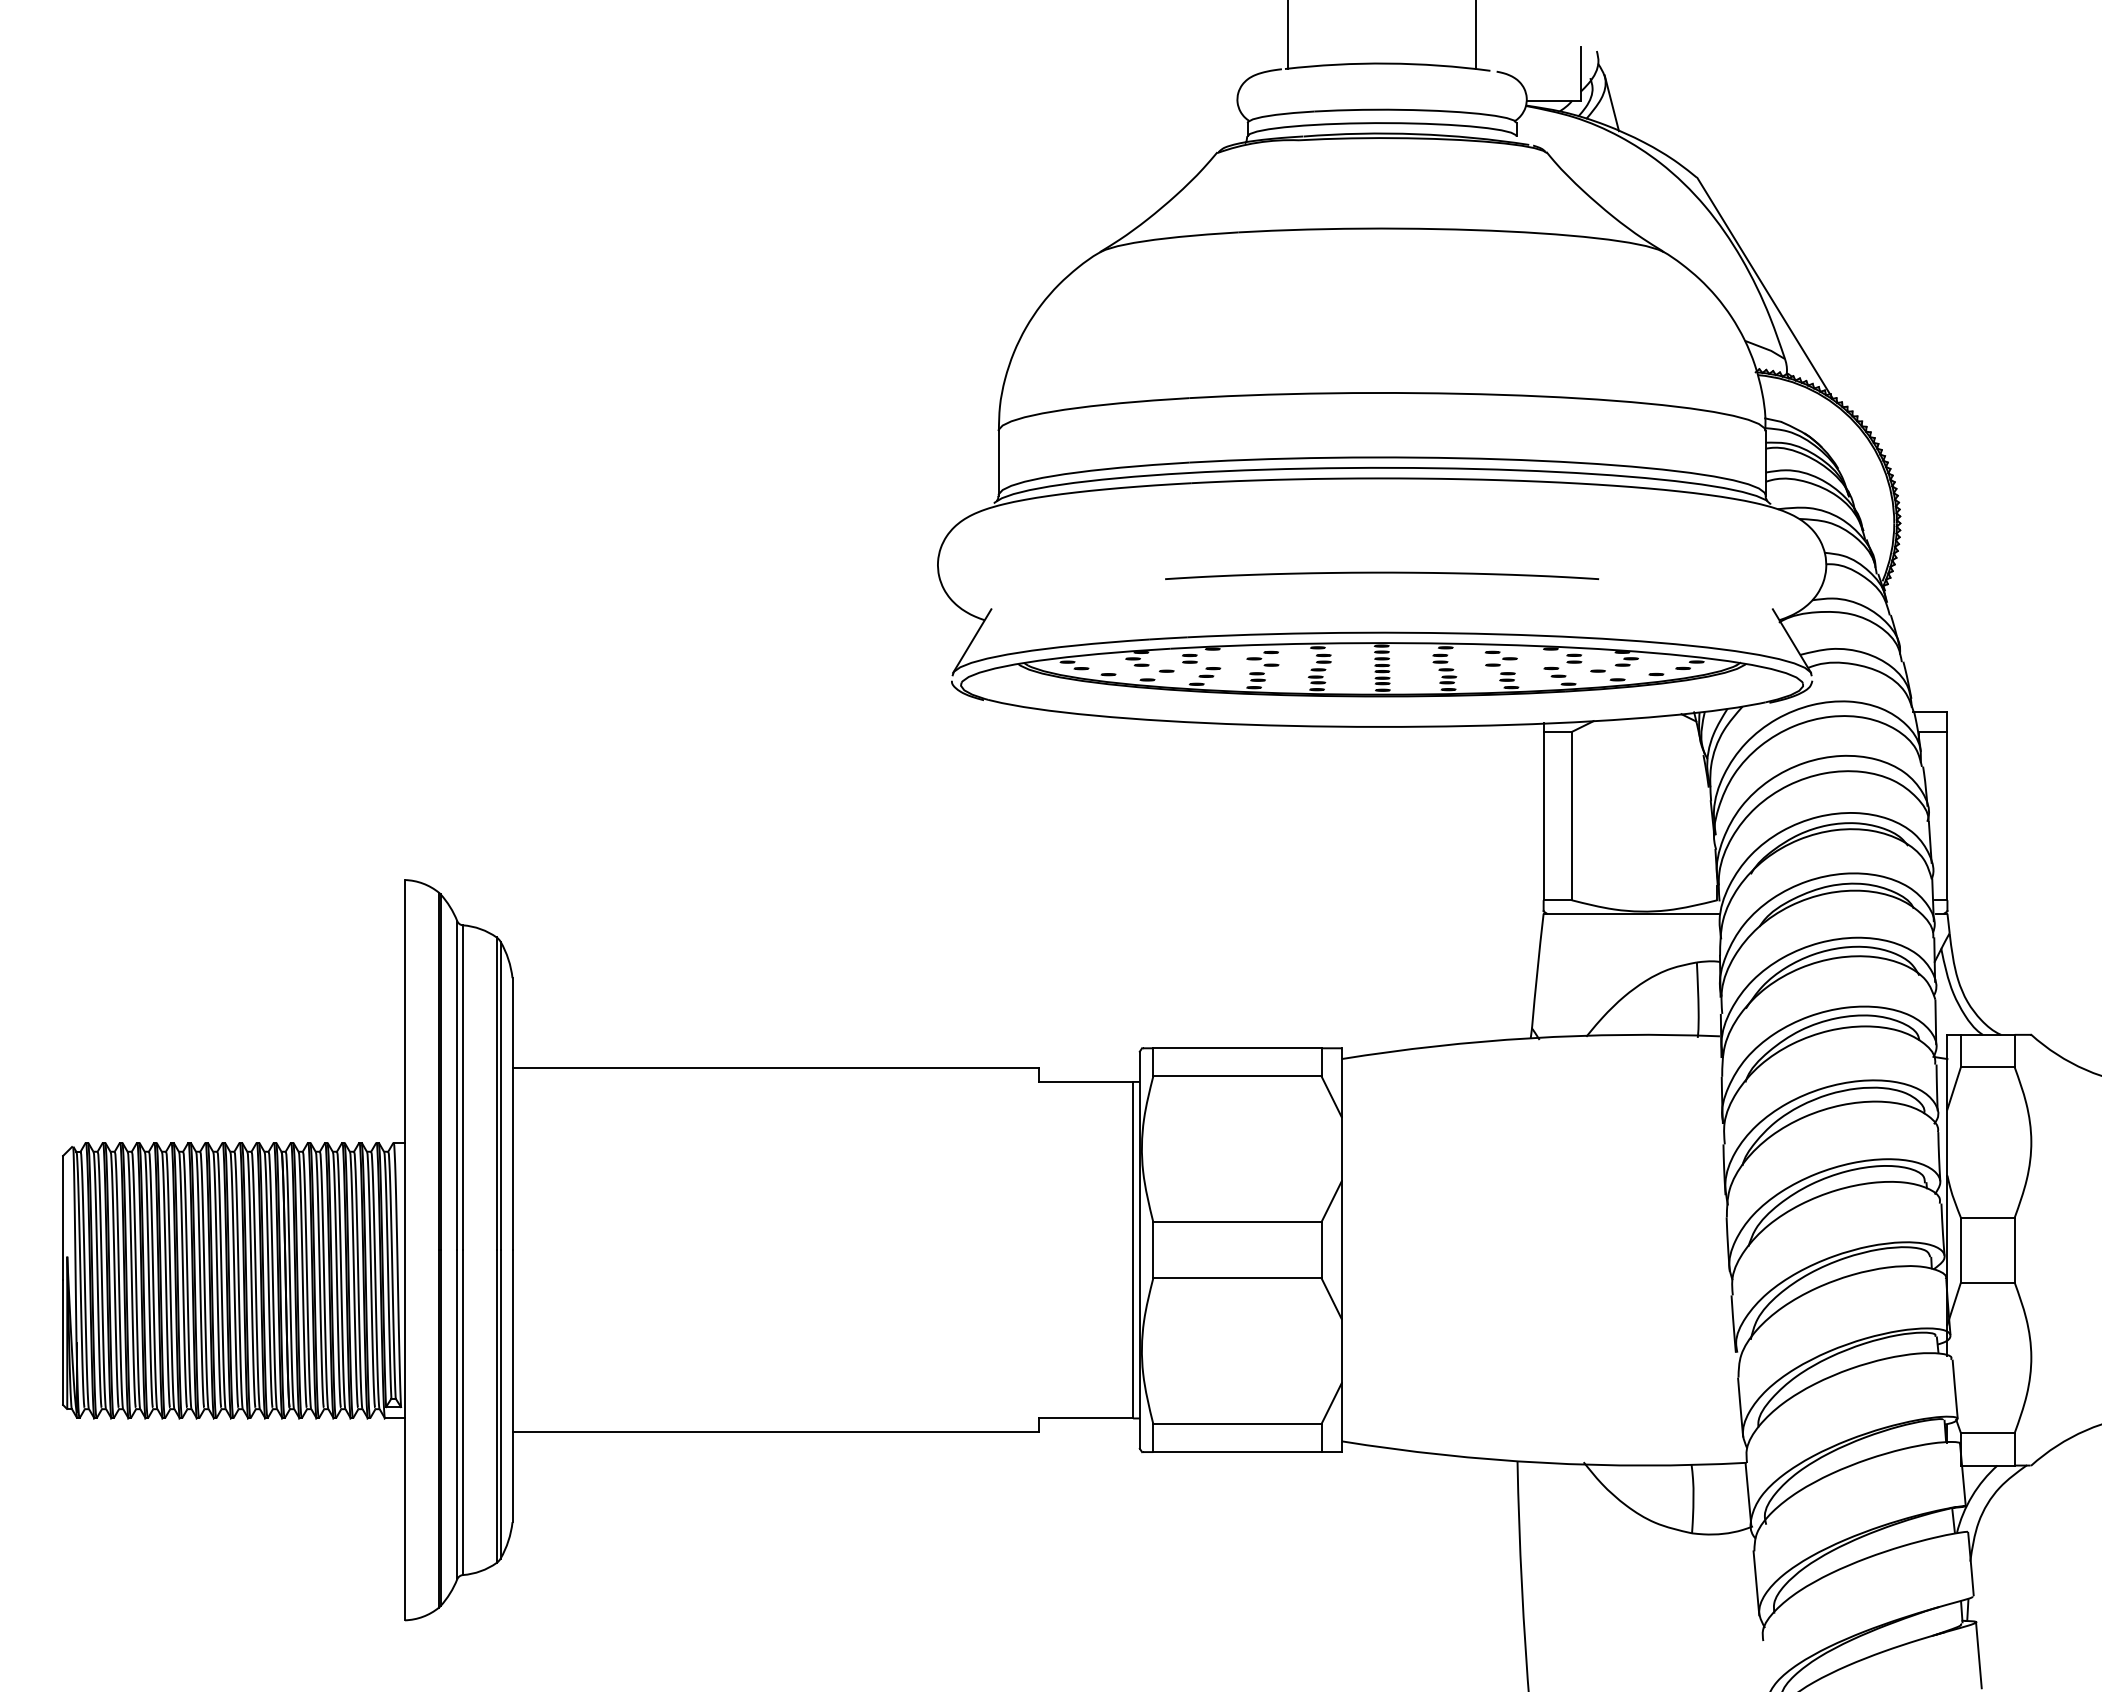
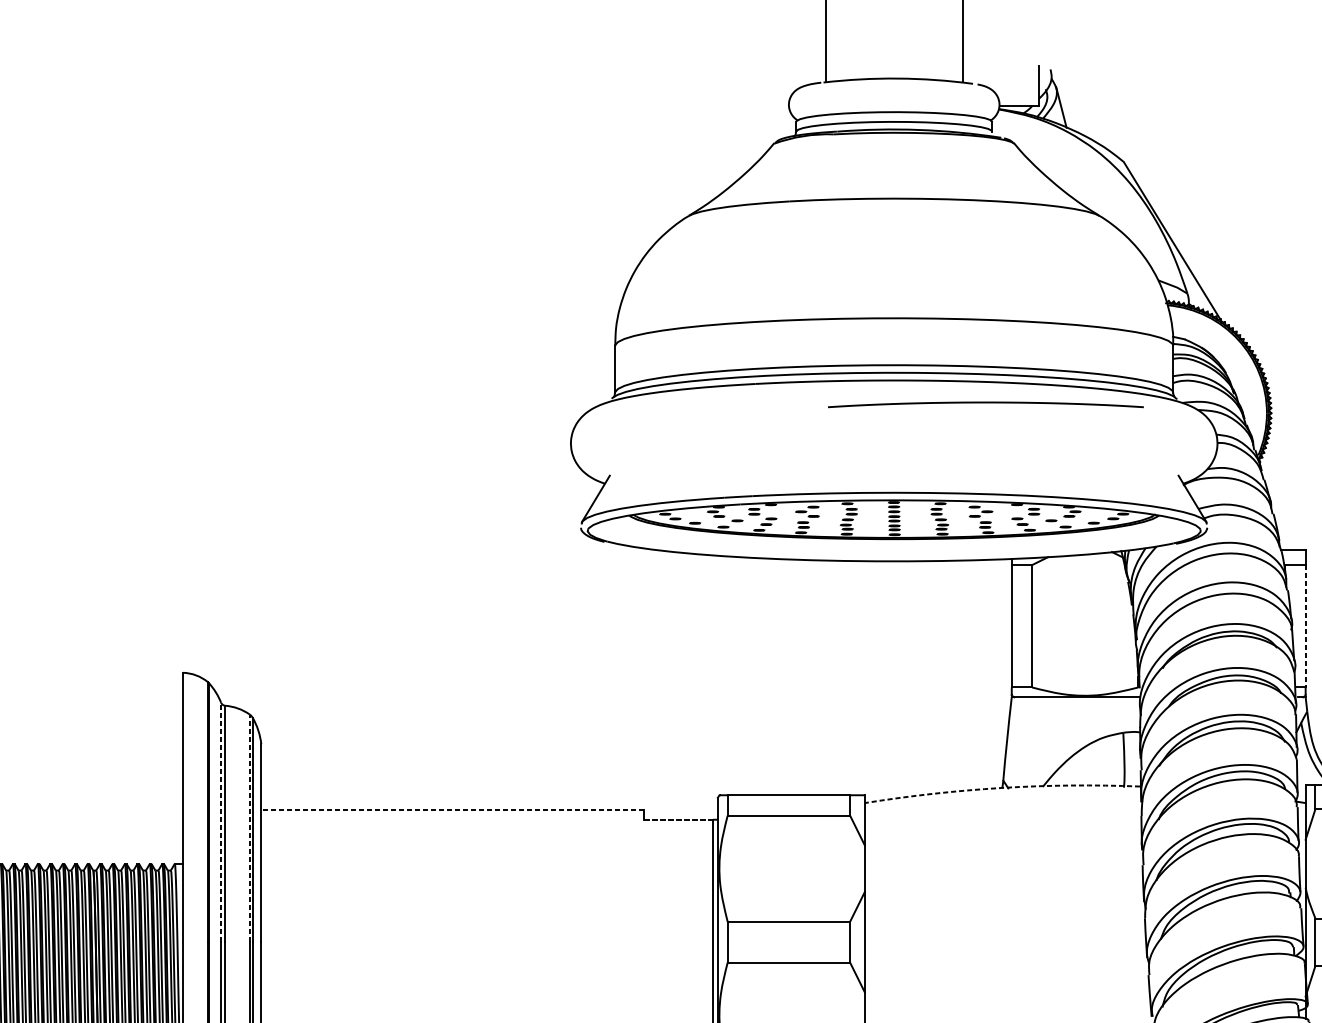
curve: (1382, 573) -> (986, 403), moved
line: (1947, 816) -> (1305, 626), solid -> dashed
arc: (1530, 1038) -> (1002, 788), solid -> dashed
line: (775, 1068) -> (452, 809), solid -> dashed
line: (1086, 1081) -> (679, 819), solid -> dashed
line: (457, 1085) -> (221, 822), solid -> dashed
line: (496, 1093) -> (249, 828), solid -> dashed

